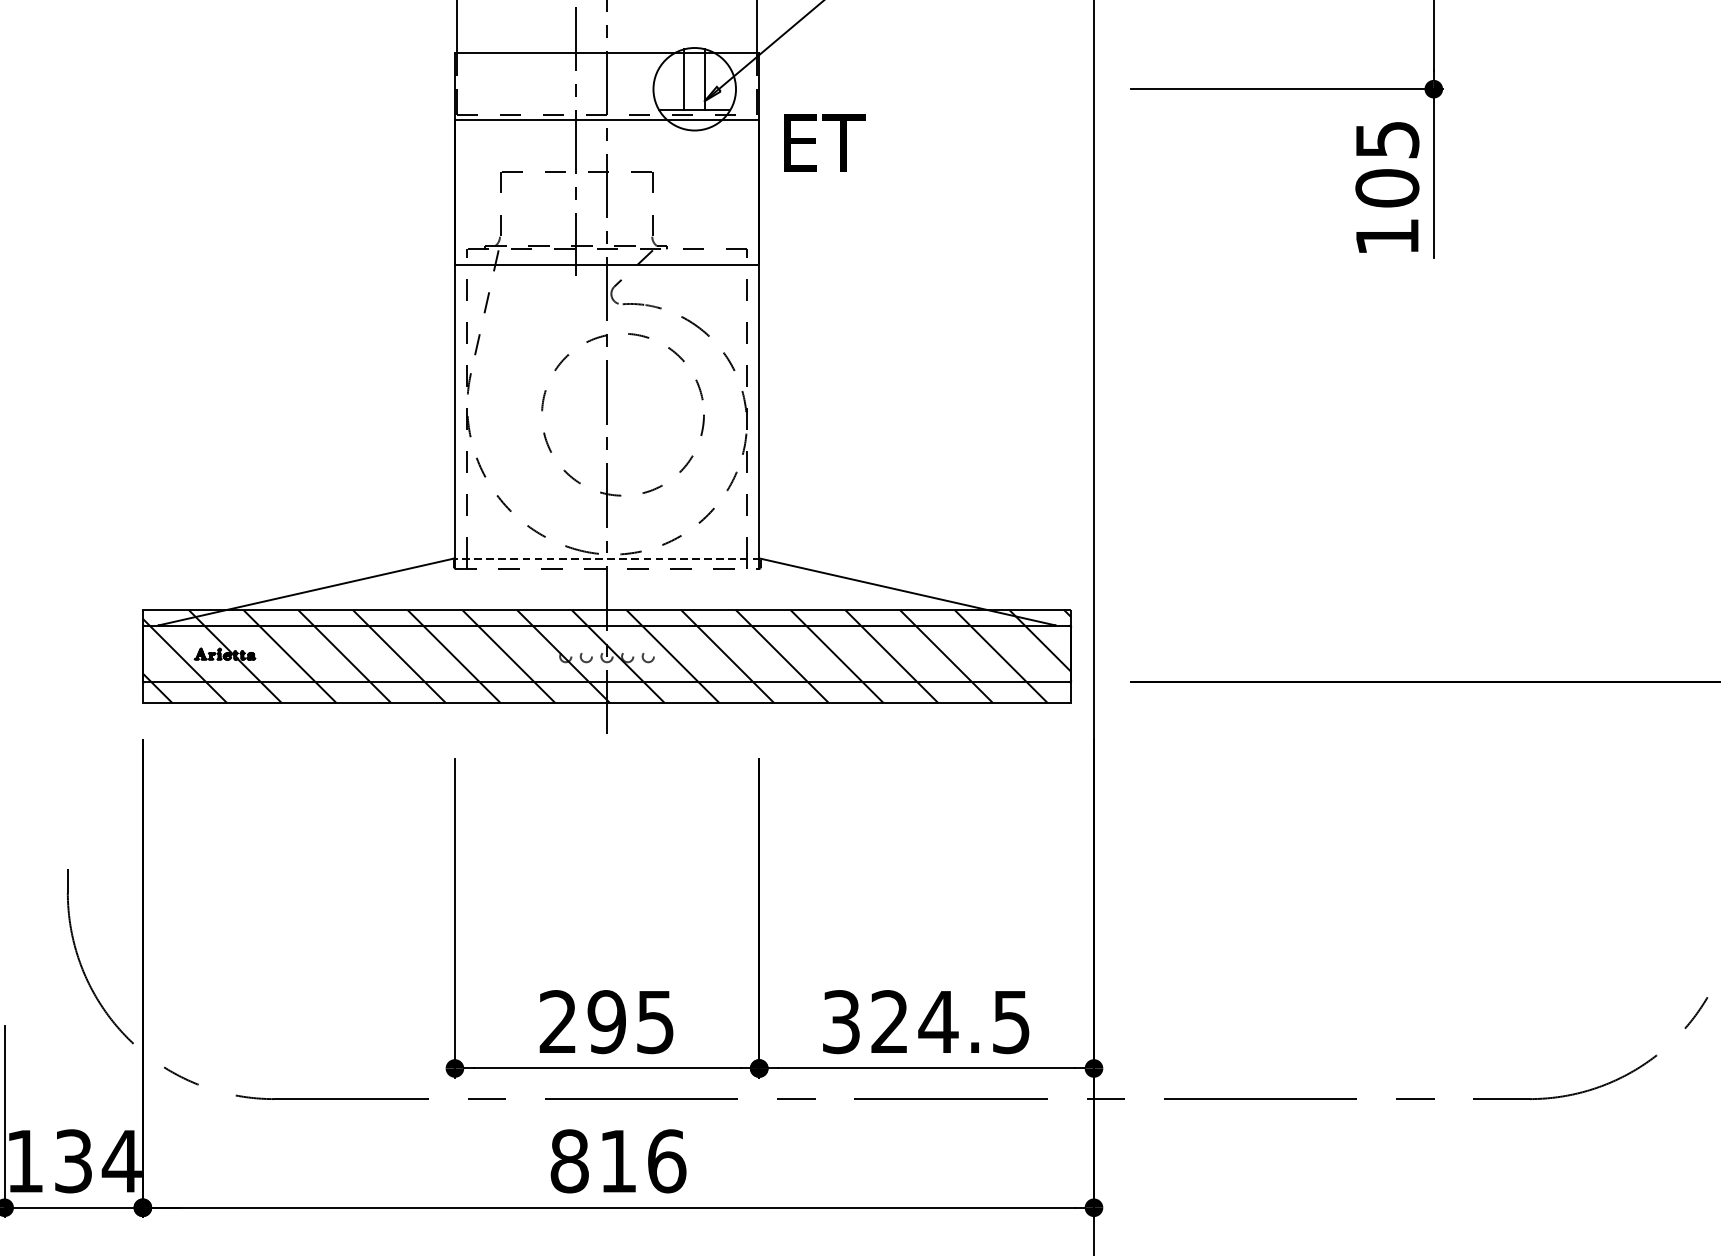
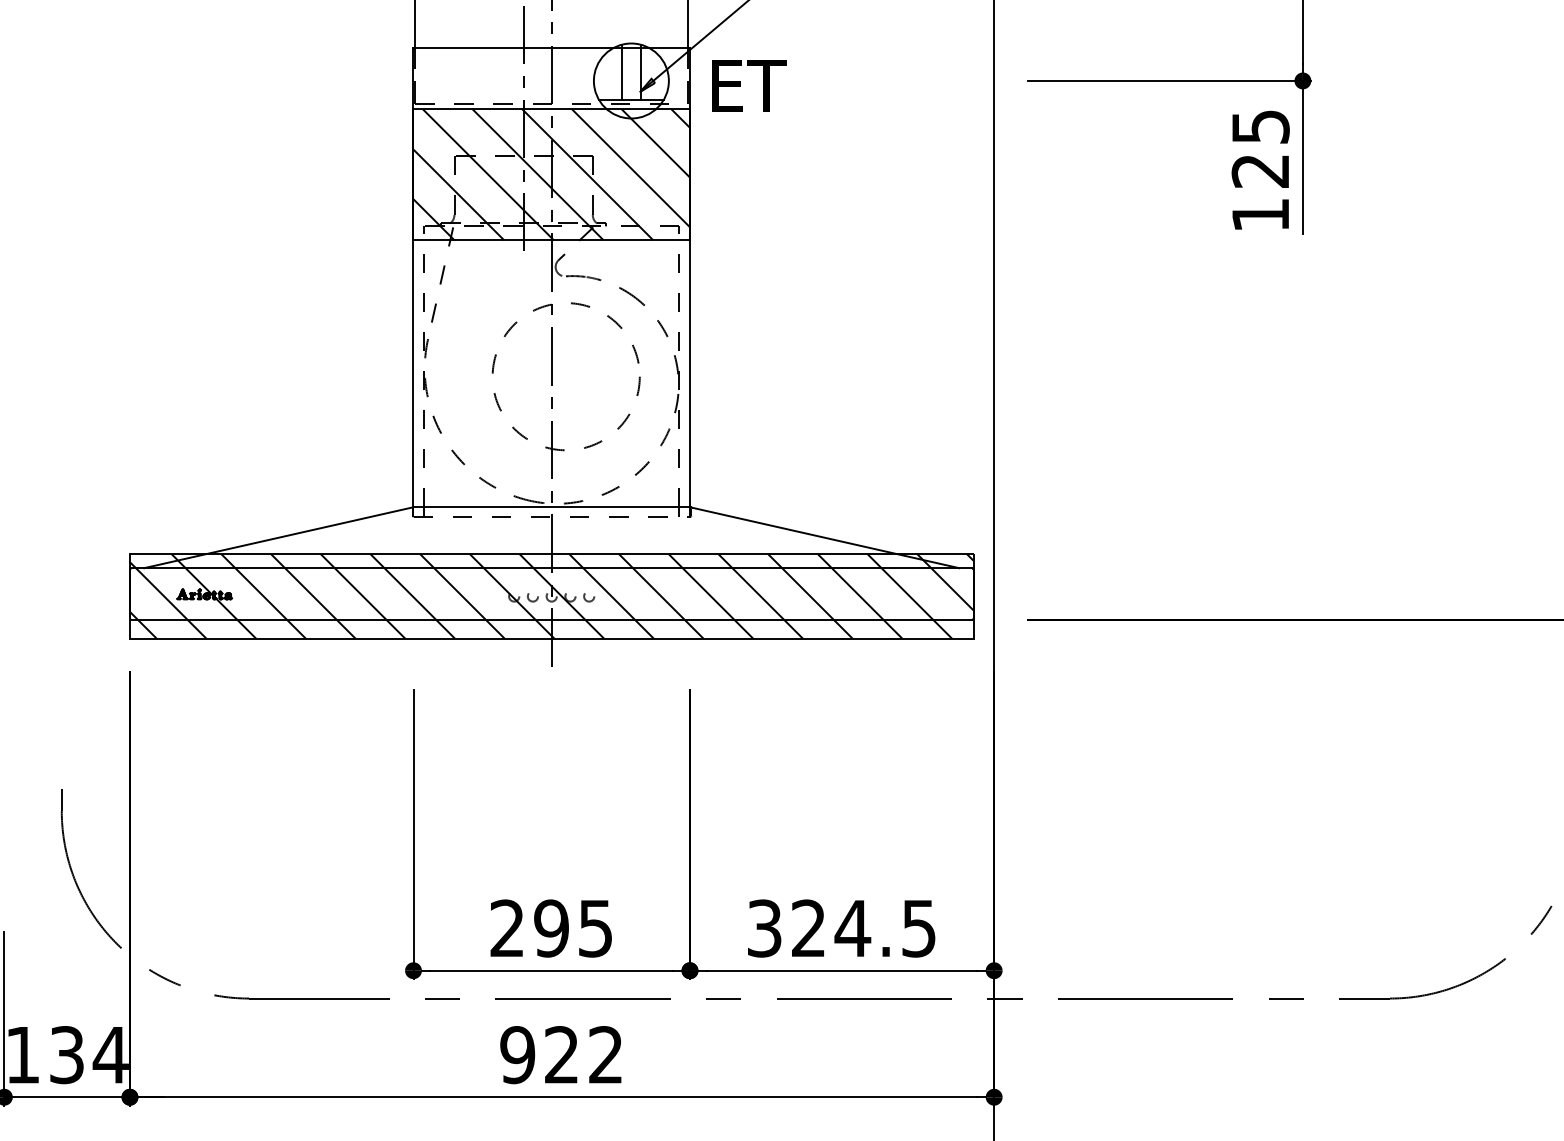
text: (824, 142) -> (749, 85), moved
text: (1387, 187) -> (1260, 170), 105 -> 125
hatch: (606, 192) -> (551, 174), added
line: (606, 558) -> (551, 507), dashed -> solid
text: (617, 1161) -> (561, 1055), 816 -> 922

